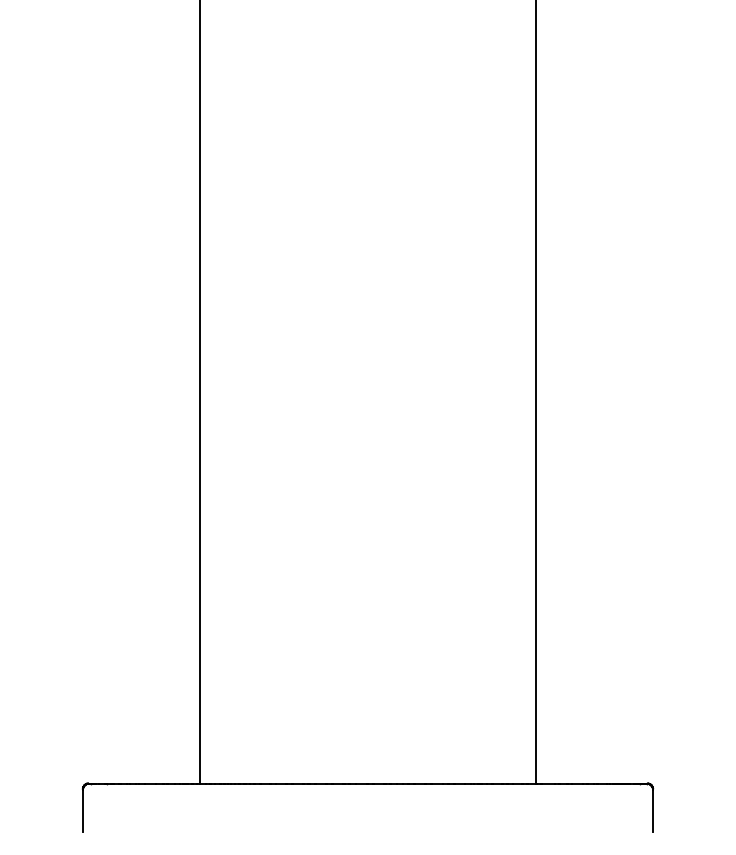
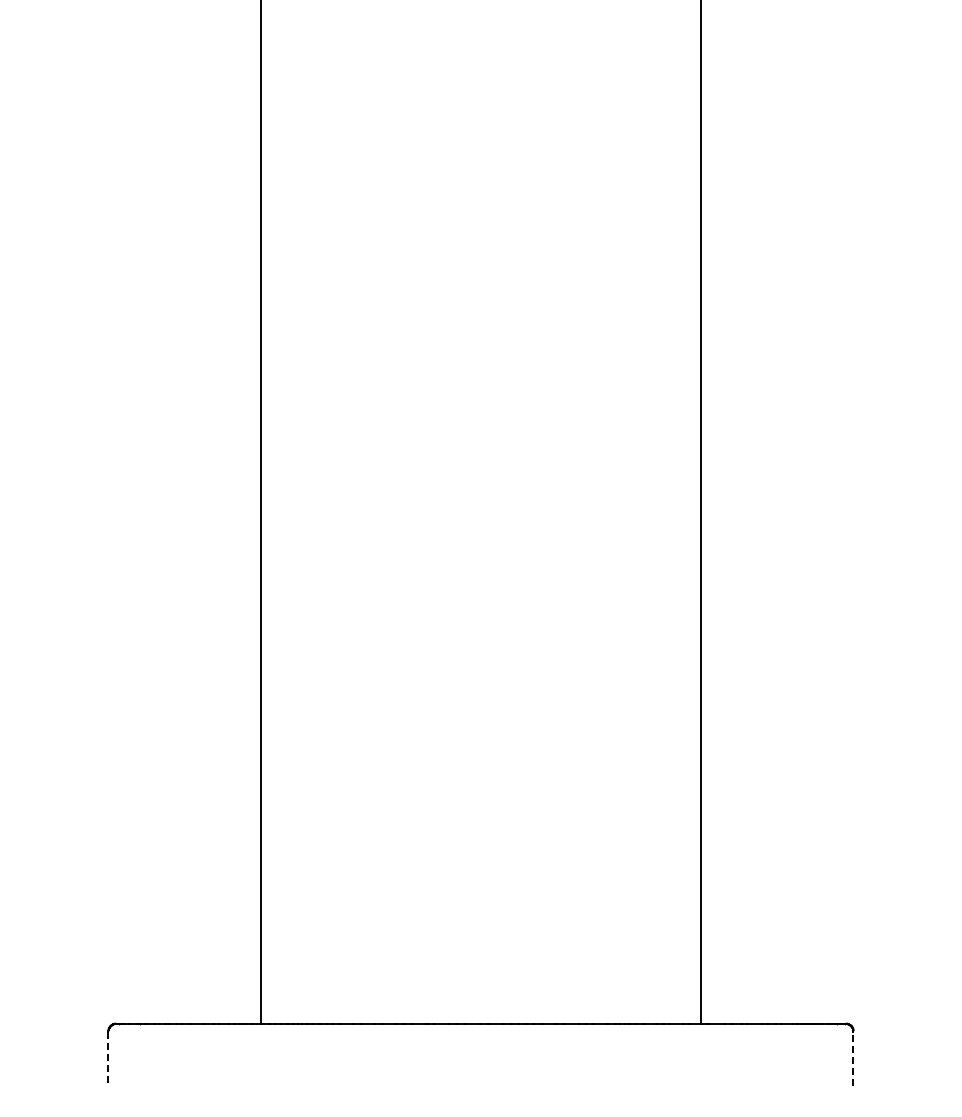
line: (82, 810) -> (108, 1059), solid -> dashed
line: (653, 810) -> (853, 1058), solid -> dashed

